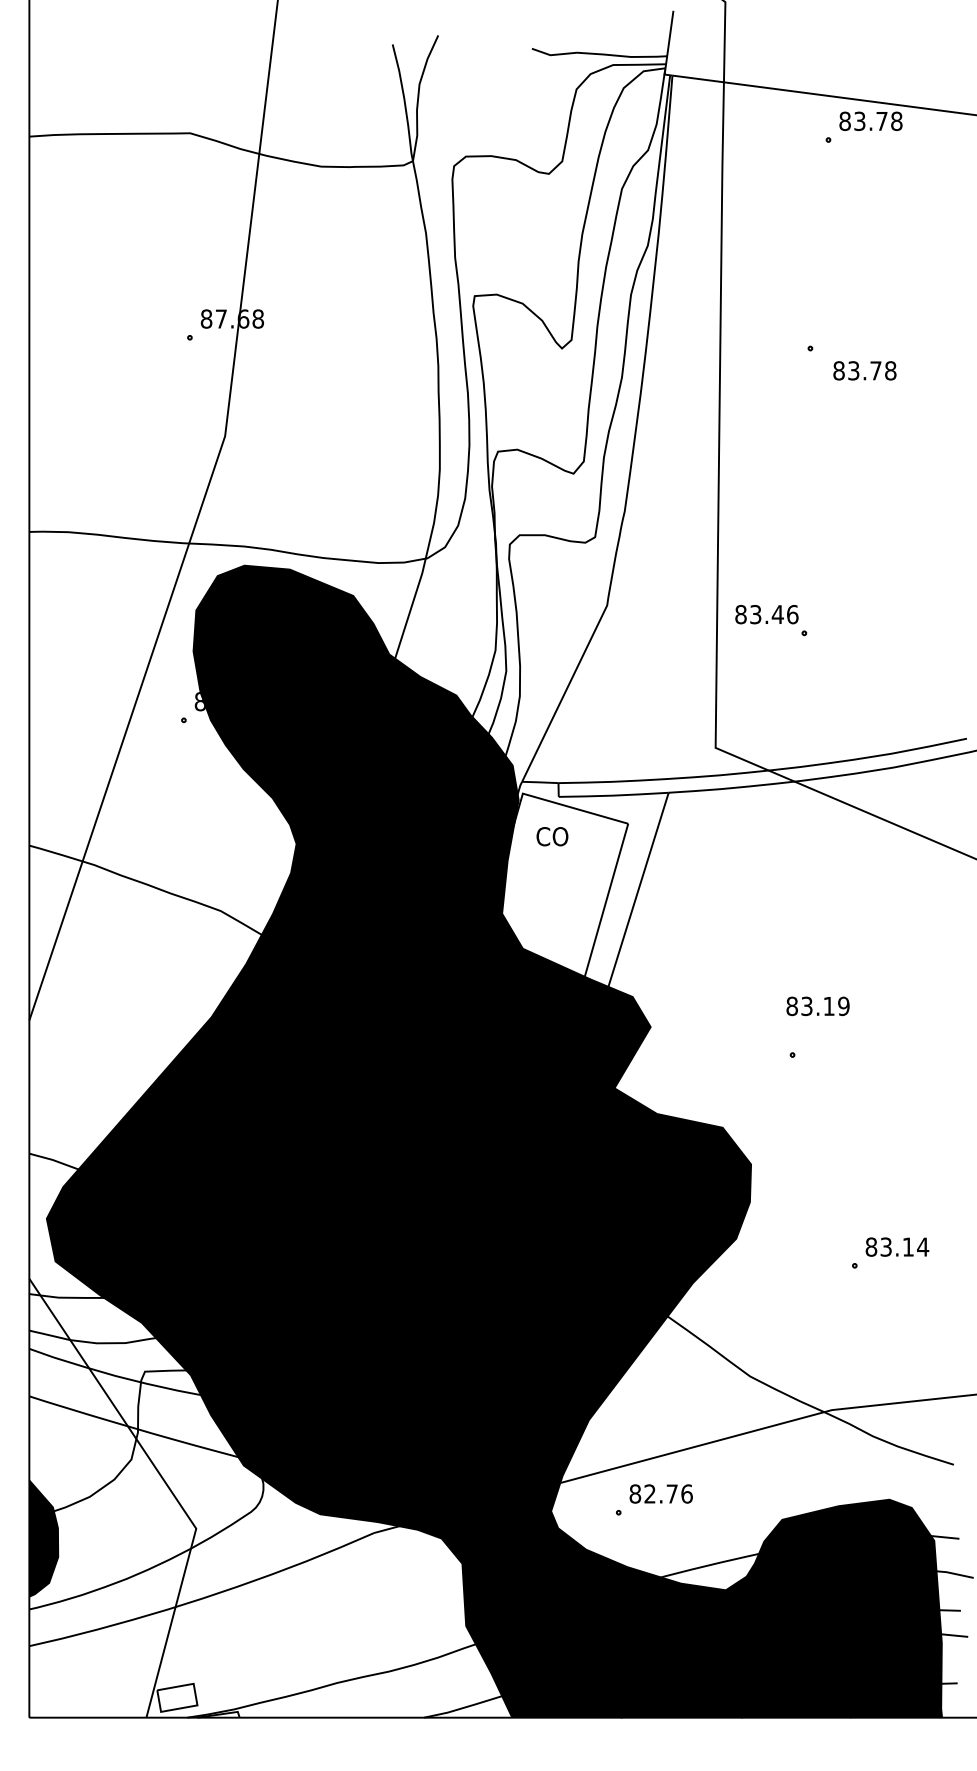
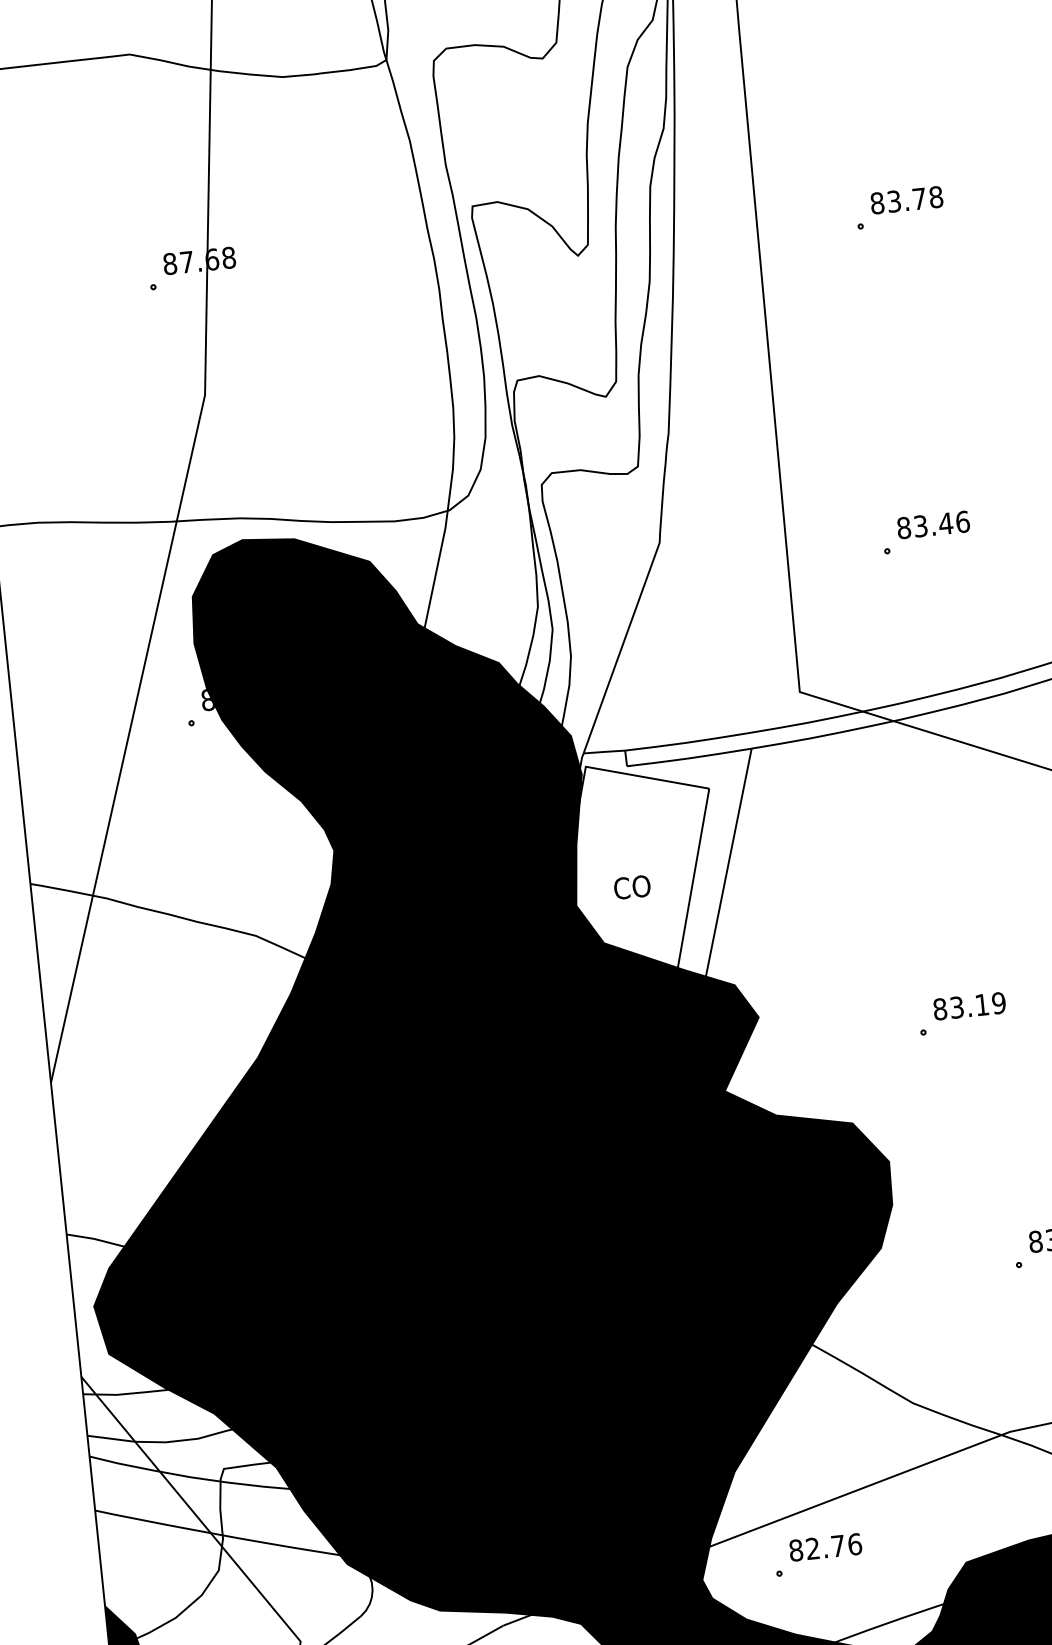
text: (864, 370) -> (906, 199), moved
text: (766, 614) -> (933, 524), moved
text: (552, 836) -> (632, 887), moved
text: (817, 1006) -> (968, 1006), moved

